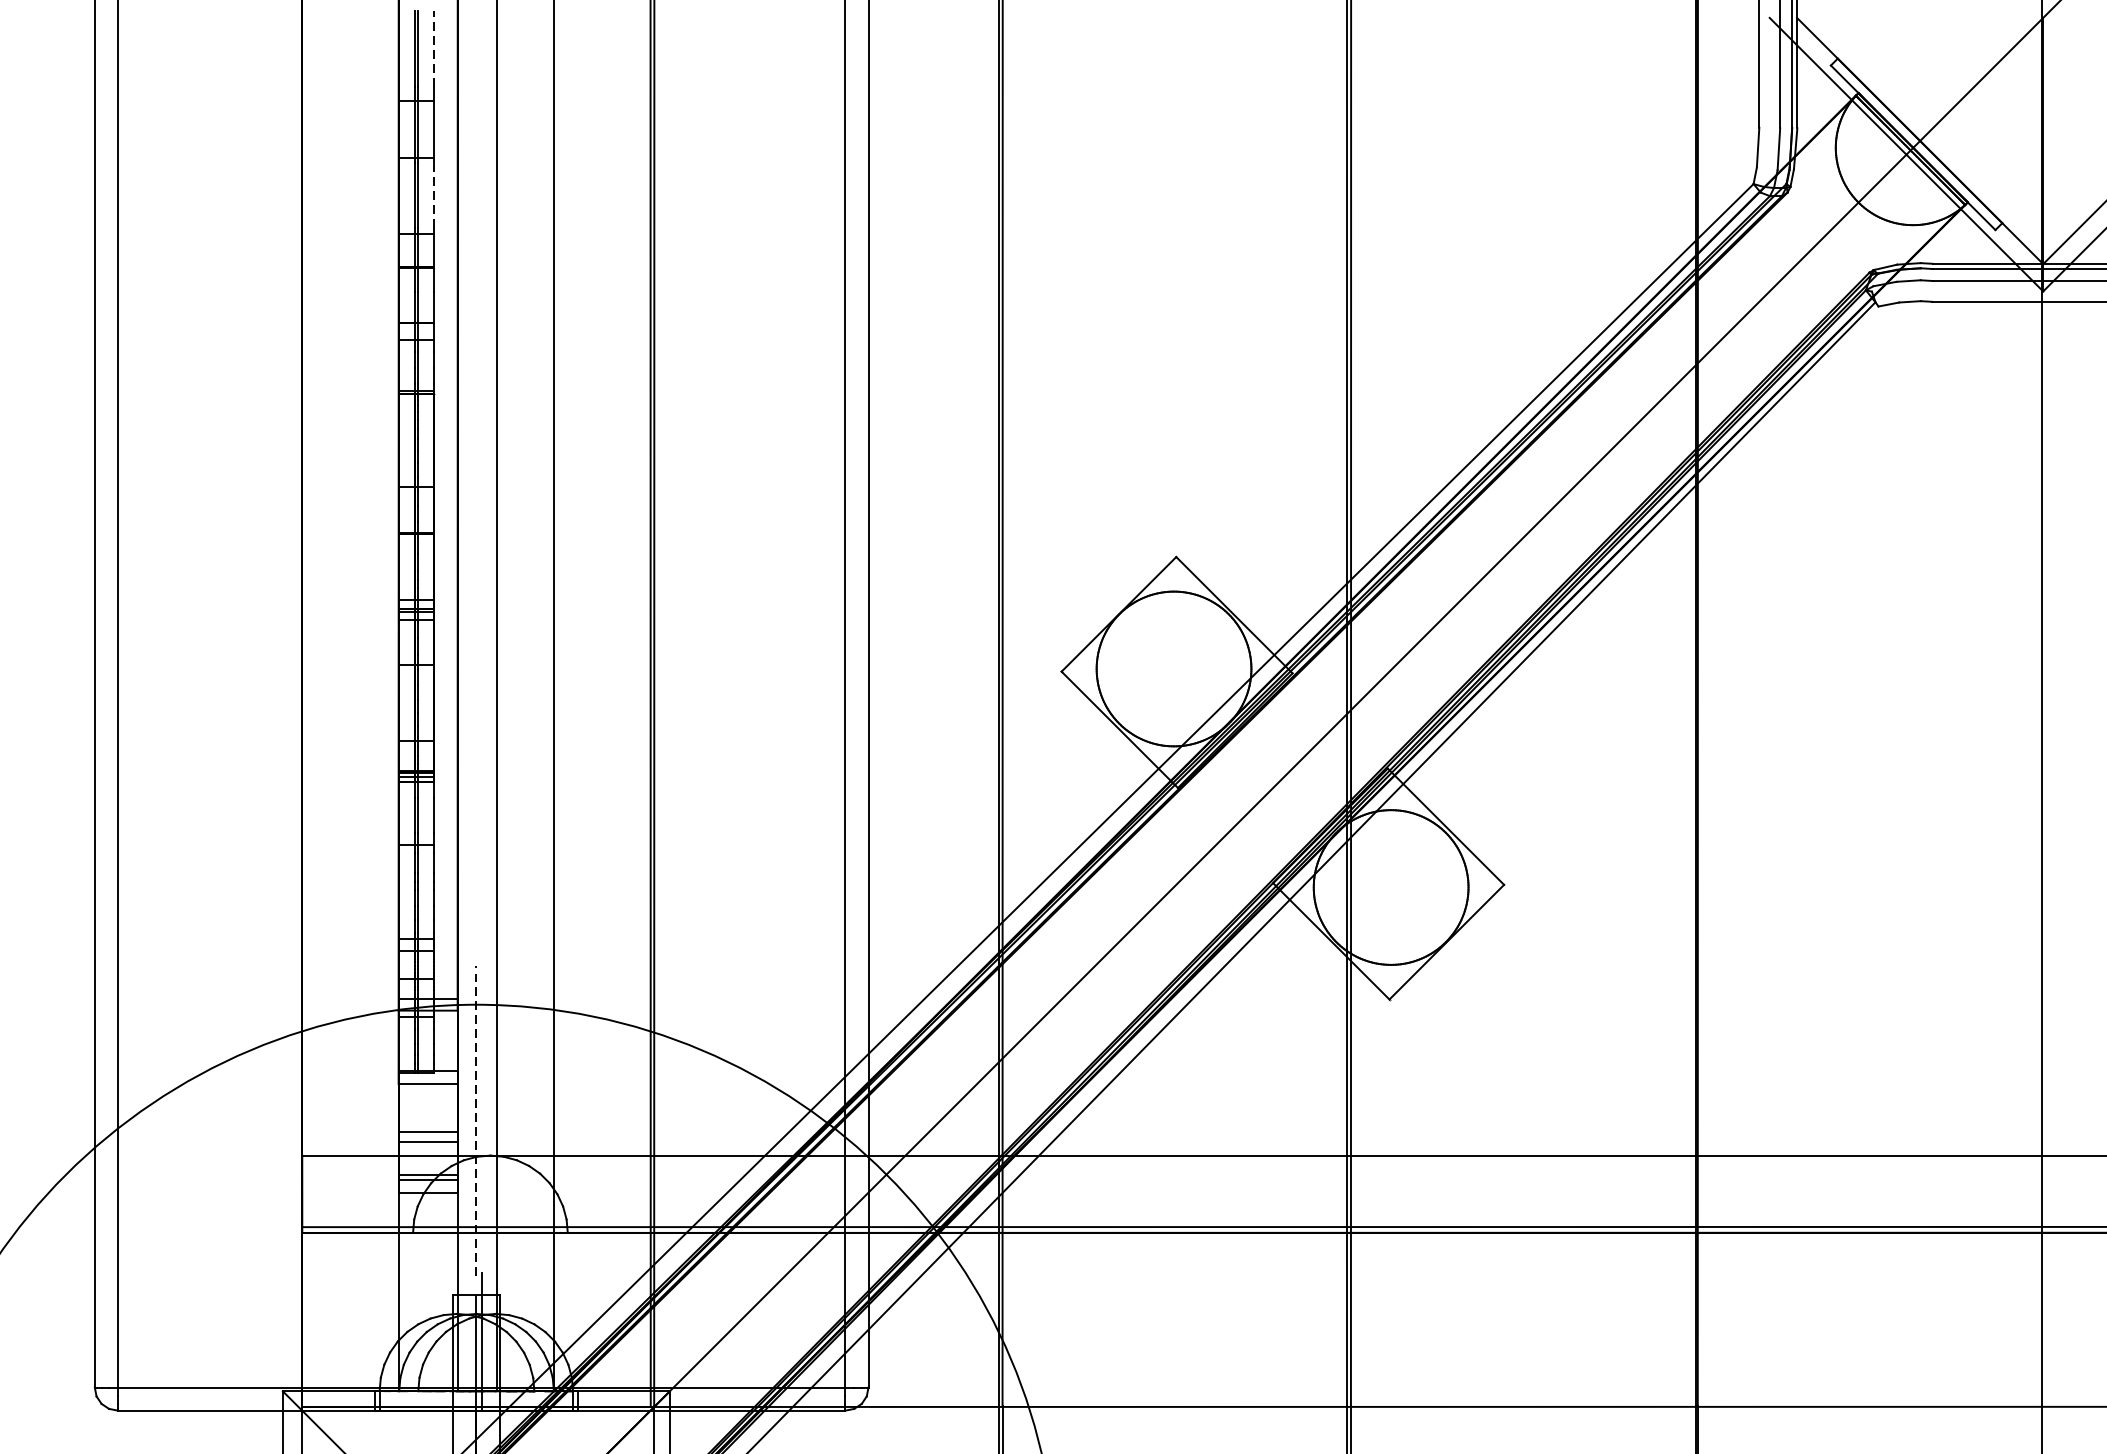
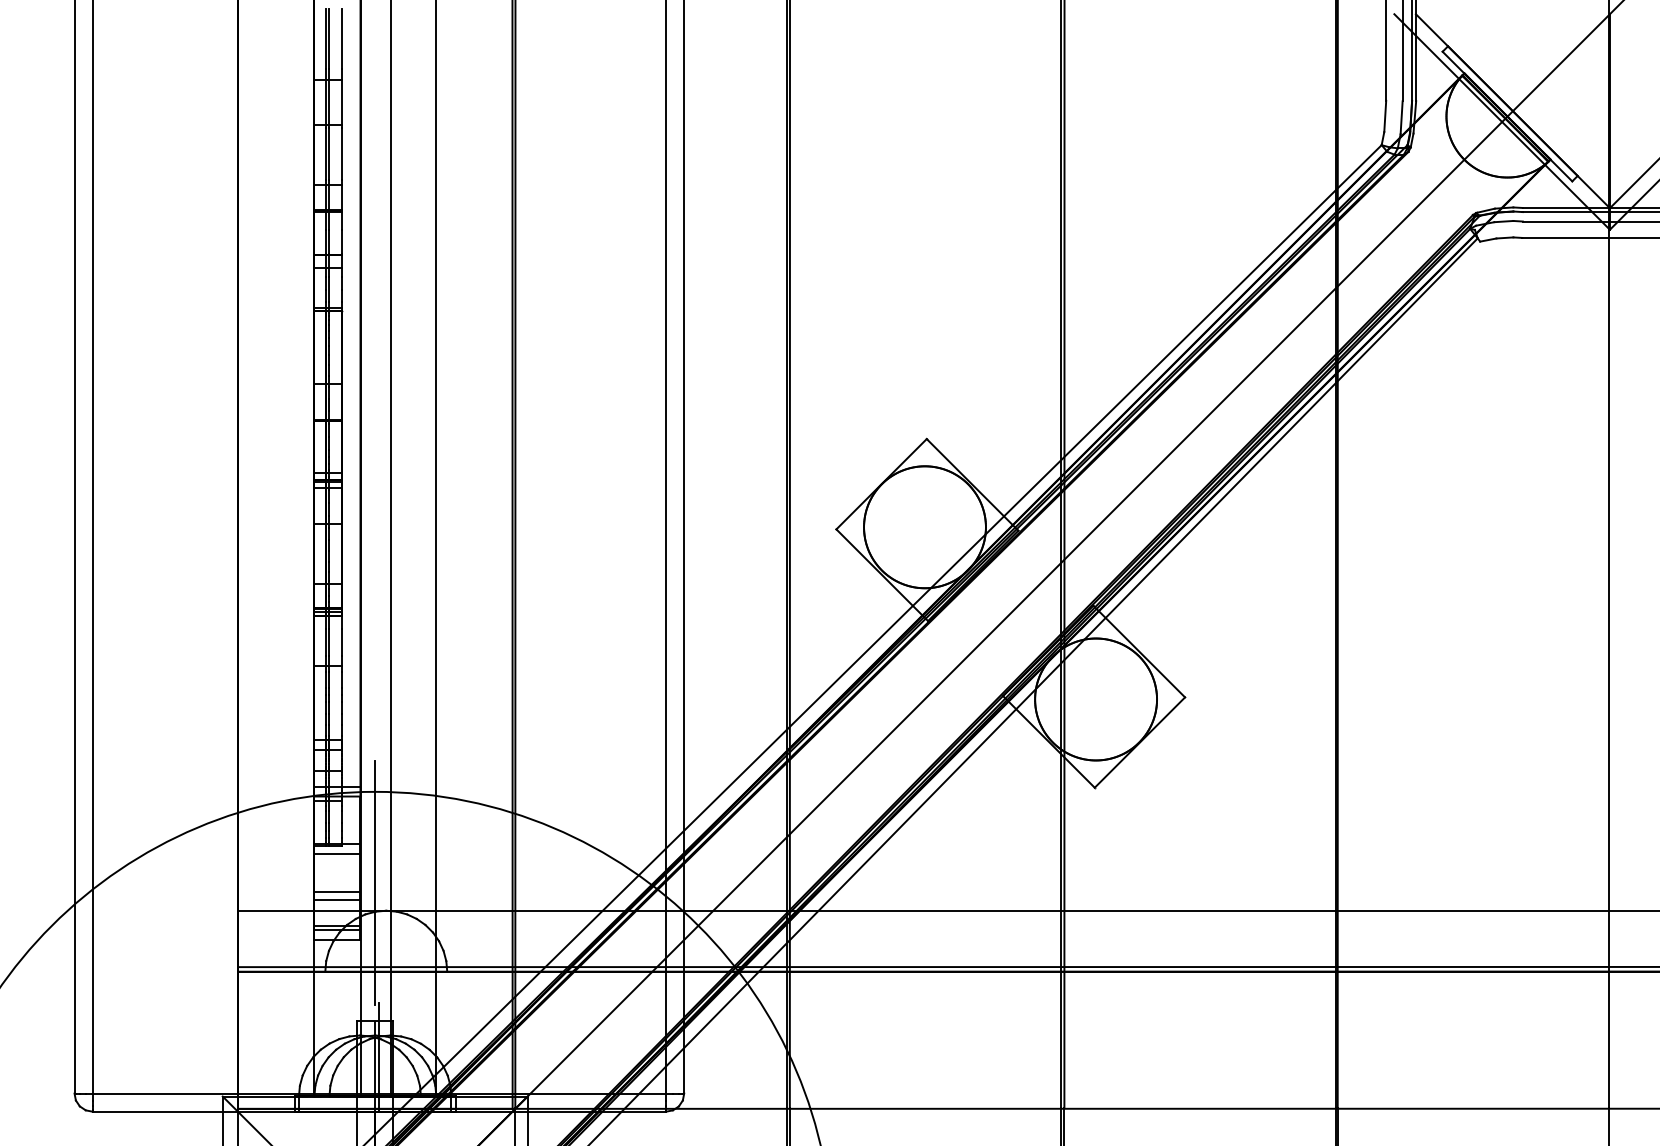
line: (433, 48) -> (341, 38), dashed -> solid
line: (433, 195) -> (341, 154), dashed -> solid
line: (476, 1121) -> (375, 883), dashed -> solid

